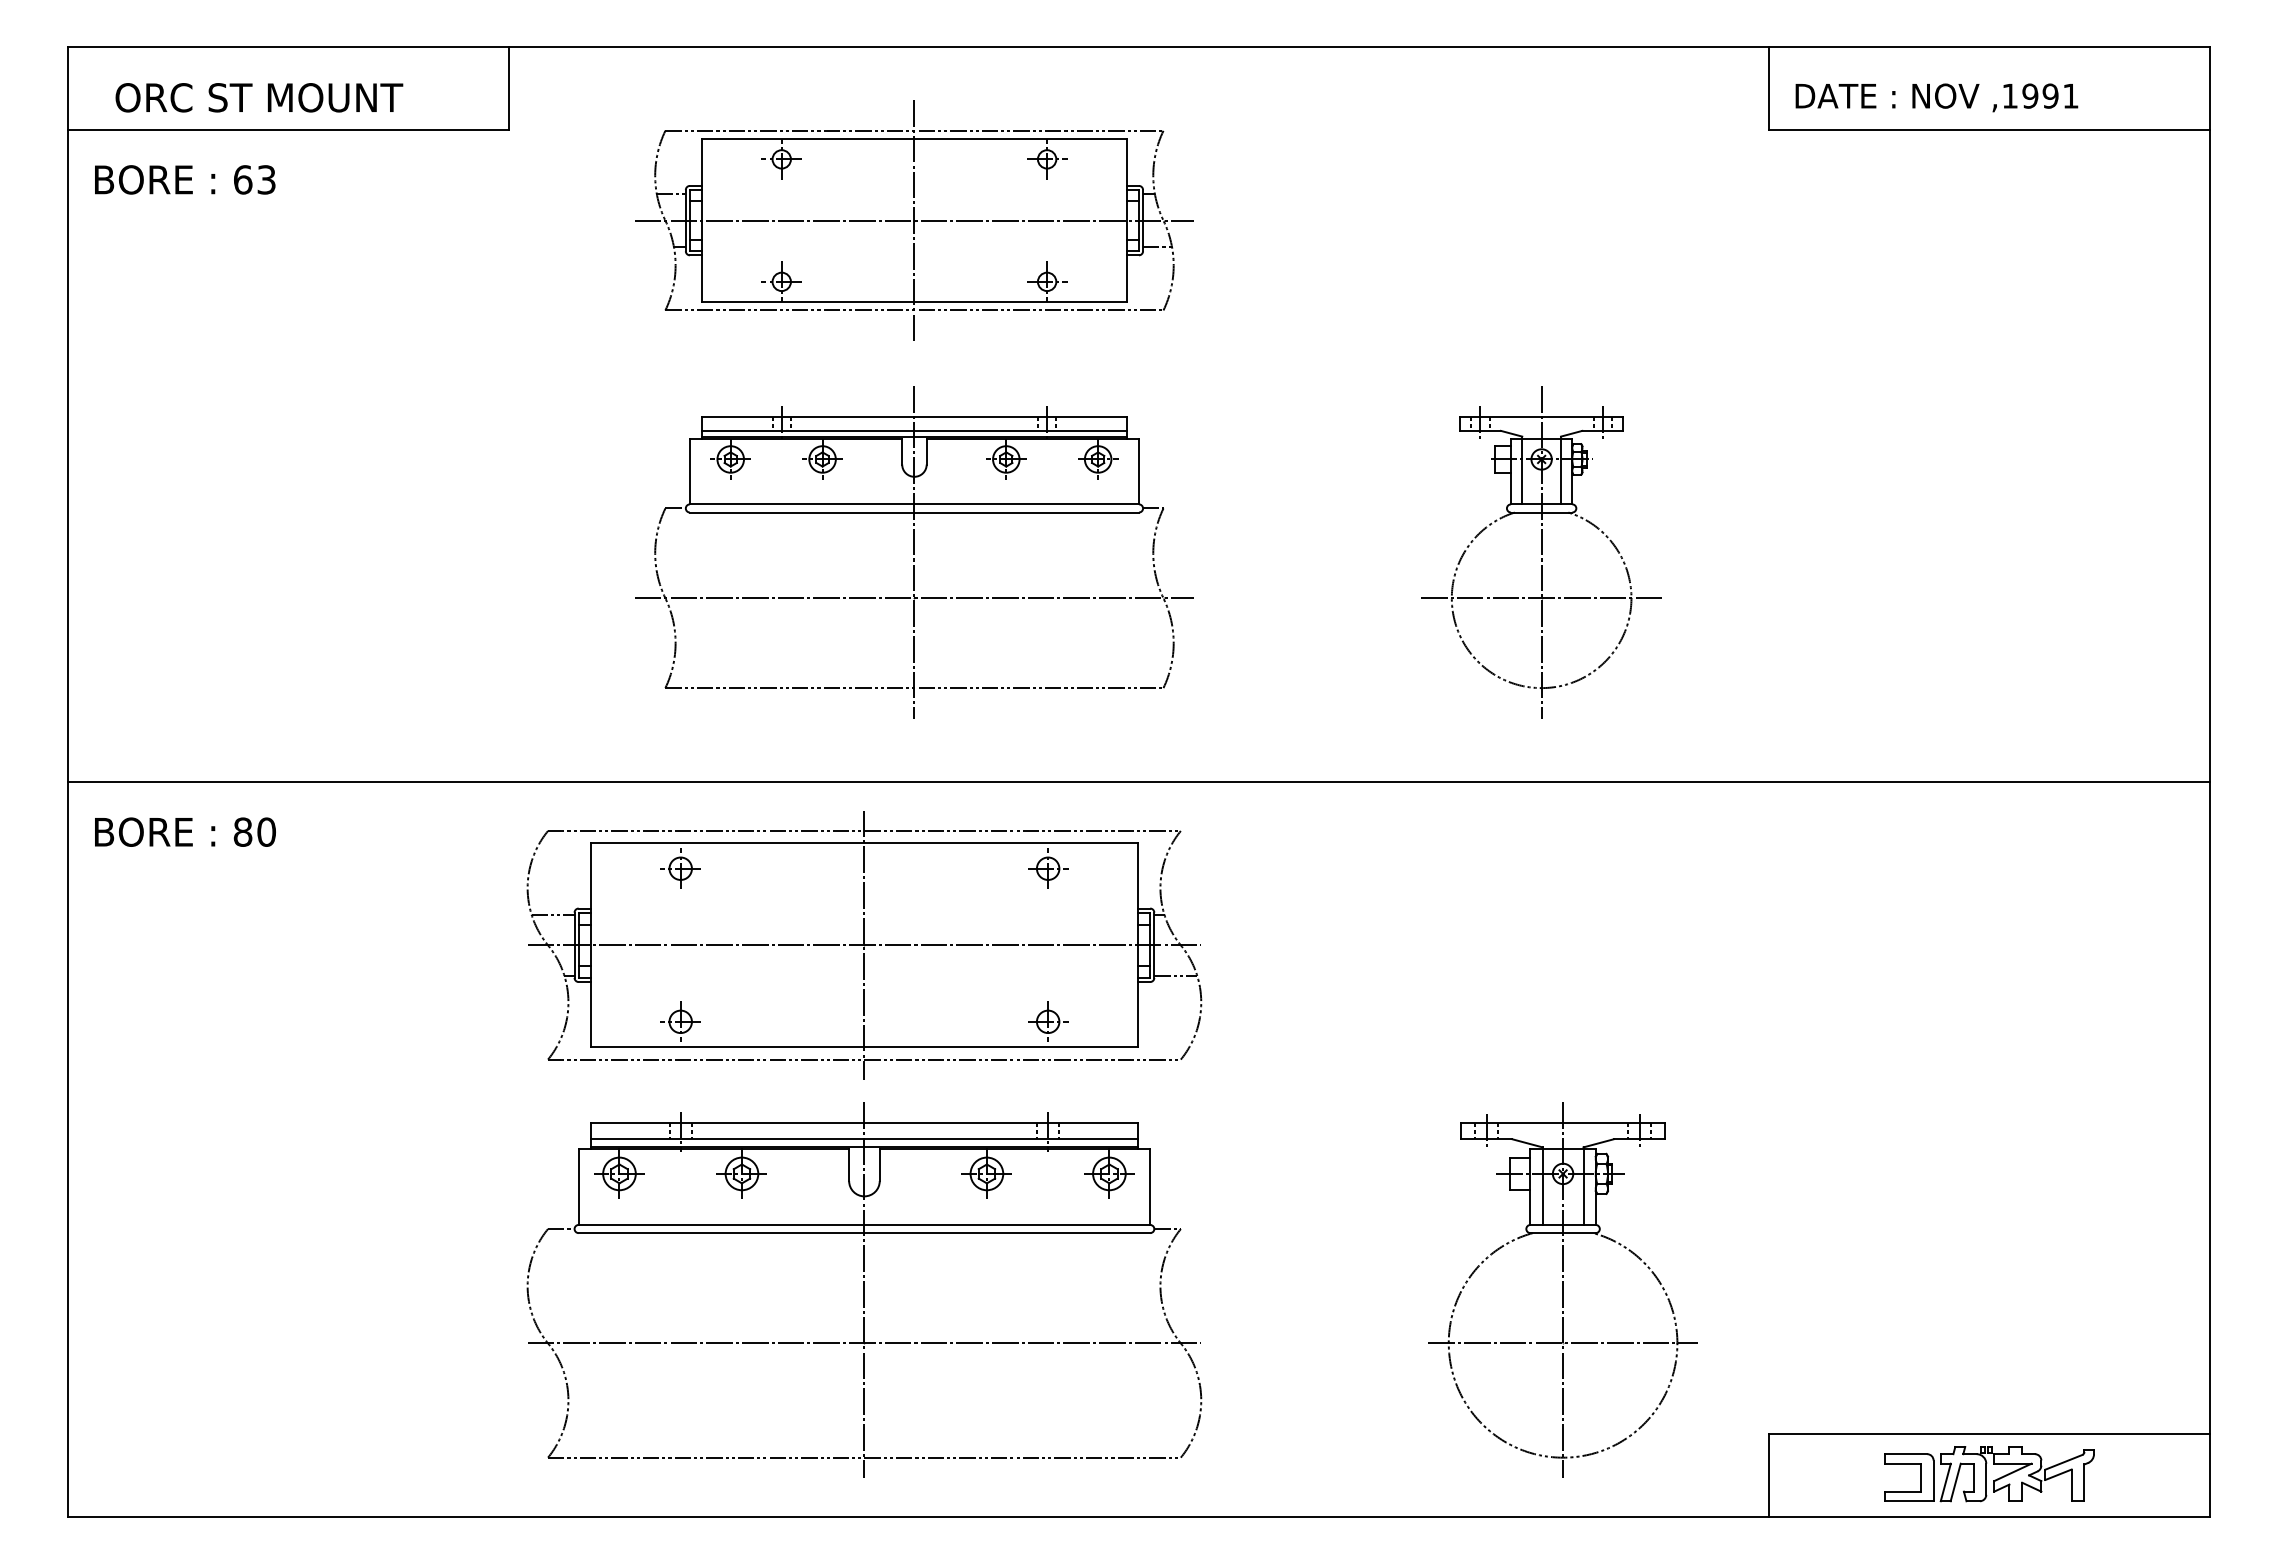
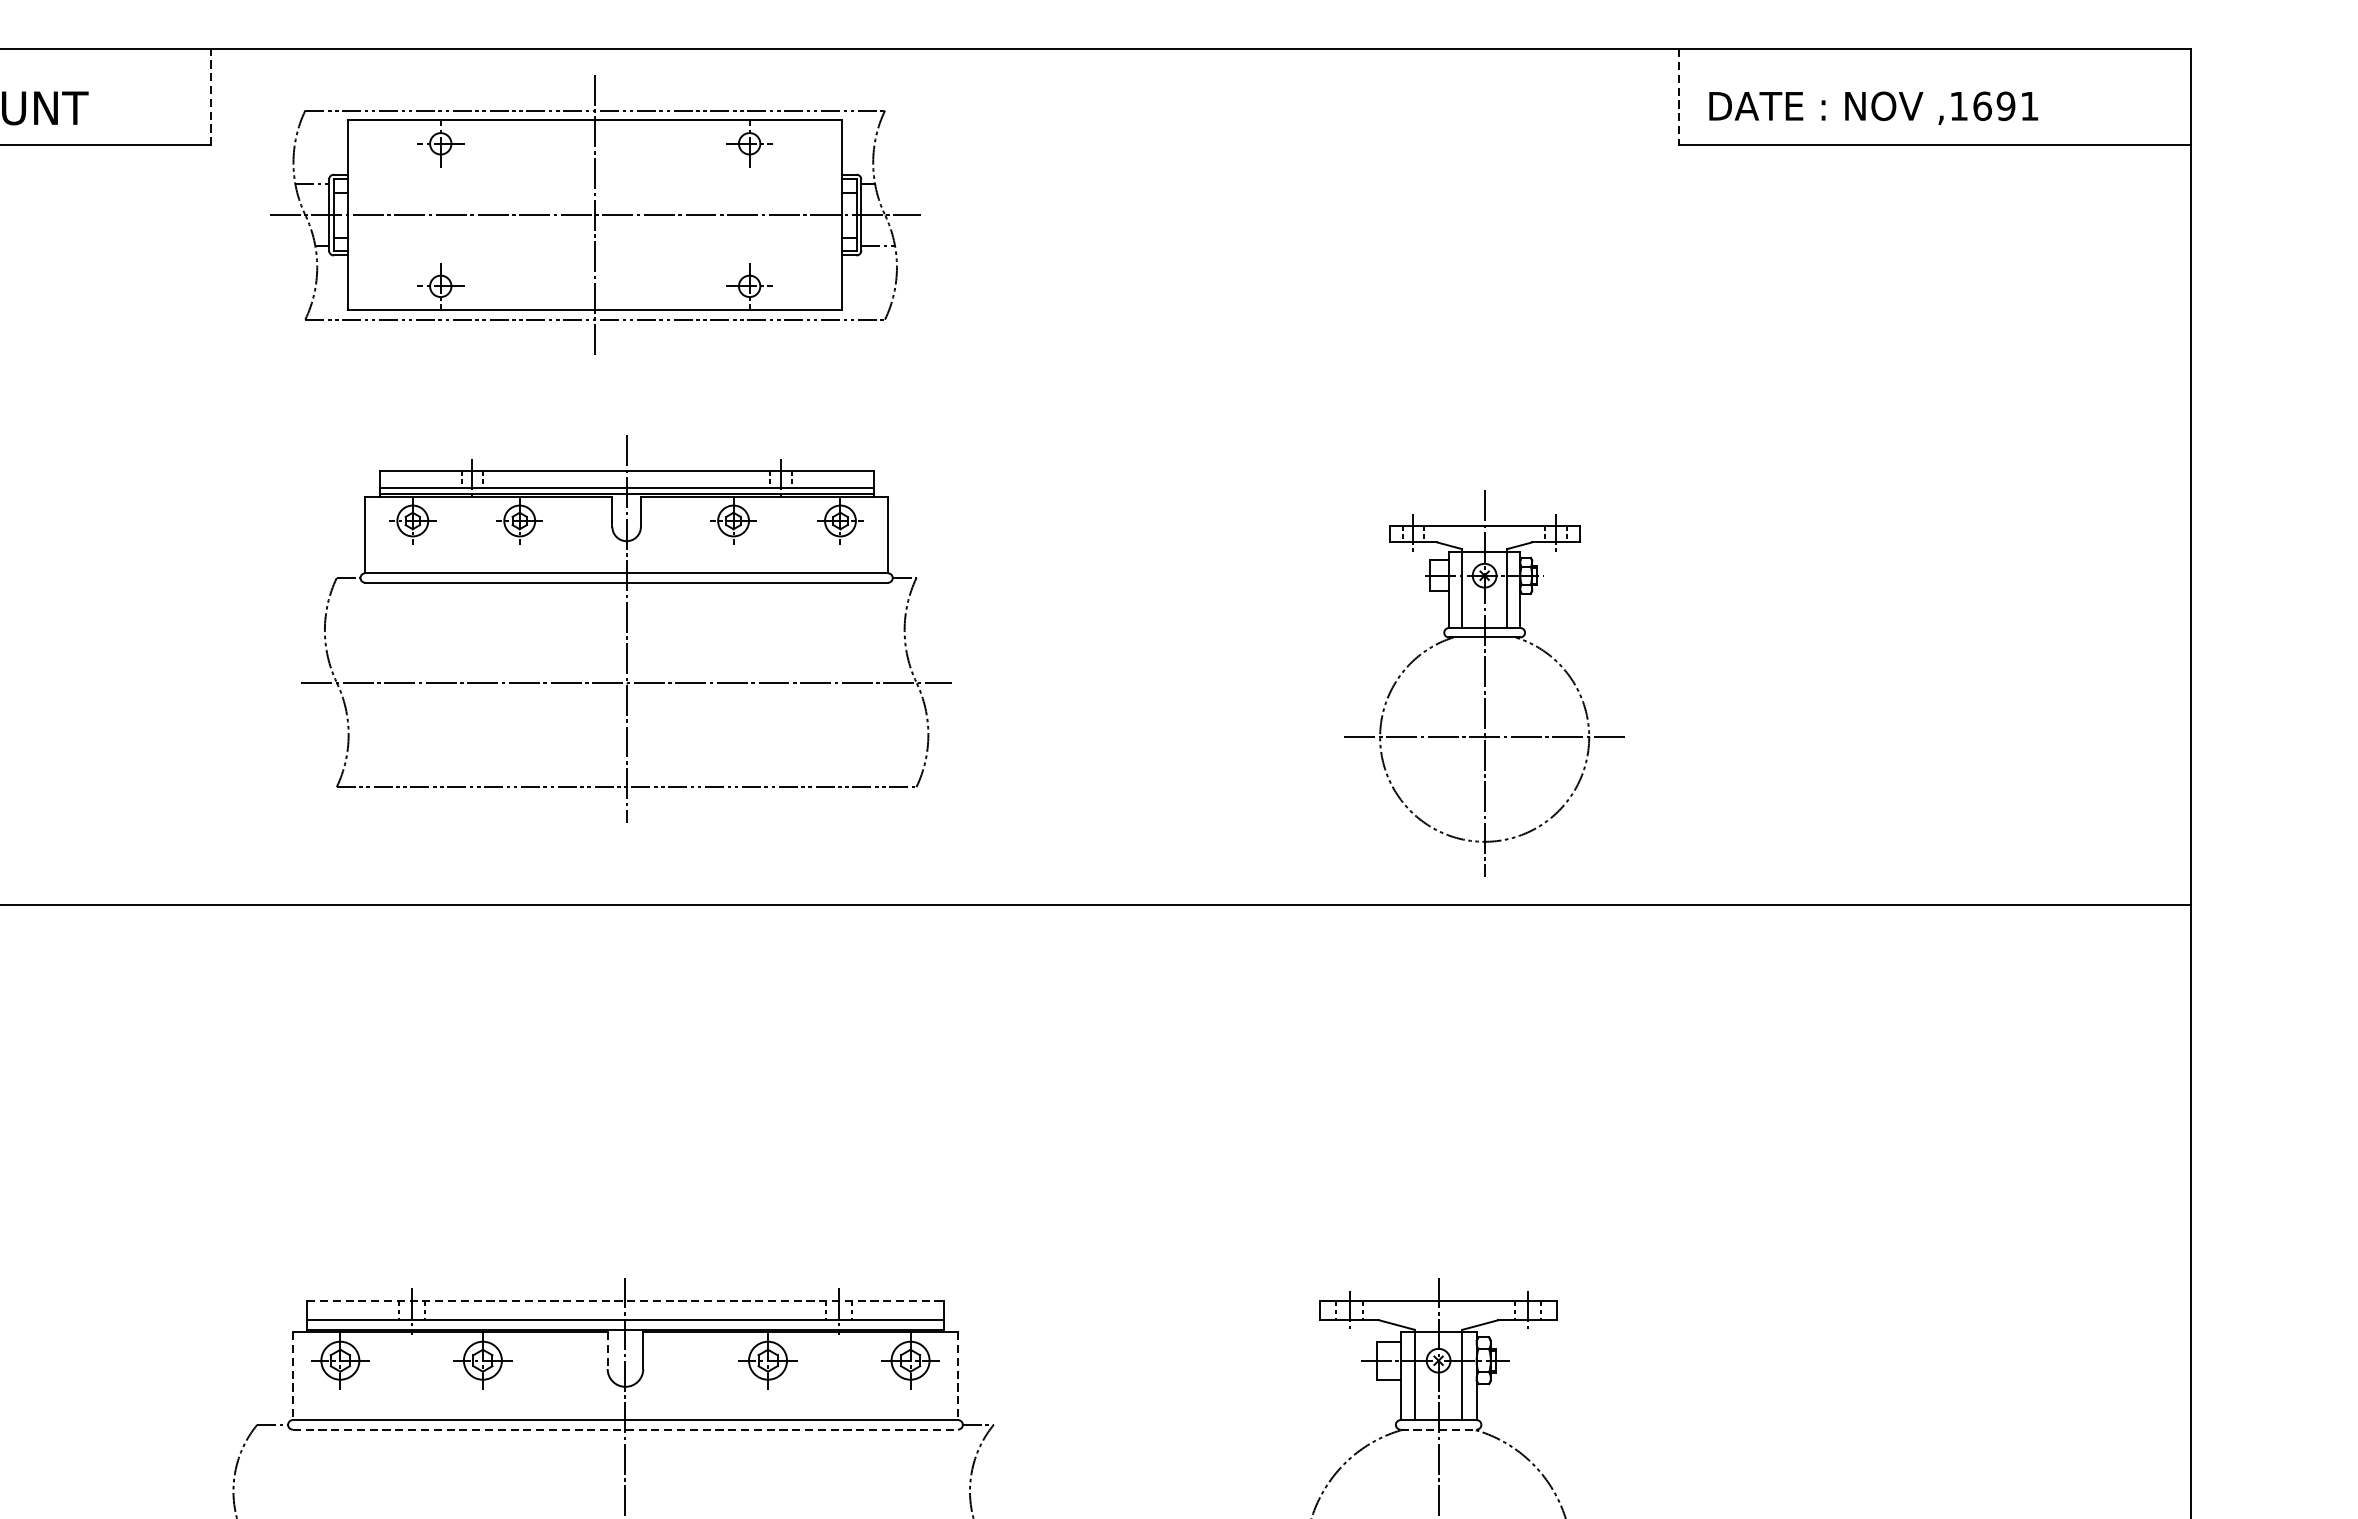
line: (508, 87) -> (211, 96), solid -> dashed
line: (1769, 88) -> (1678, 97), solid -> dashed
text: (2030, 95) -> (1982, 105), ,1991 -> ,1691
part: (914, 220) -> (595, 214), moved
part: (914, 552) -> (626, 629), moved
part: (1541, 552) -> (1484, 683), moved
part: (864, 945) -> (625, 1094), removed
line: (864, 1122) -> (625, 1300), solid -> dashed
line: (849, 1165) -> (608, 1350), solid -> dashed
line: (578, 1187) -> (292, 1376), solid -> dashed
line: (1150, 1187) -> (958, 1376), solid -> dashed
line: (864, 1233) -> (625, 1430), solid -> dashed
line: (1563, 1233) -> (1439, 1430), solid -> dashed

